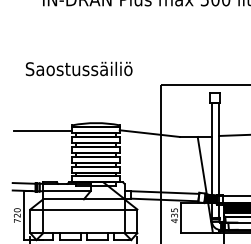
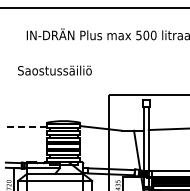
text: (78, 68) -> (54, 70), moved
line: (43, 130) -> (27, 126), solid -> dashed

